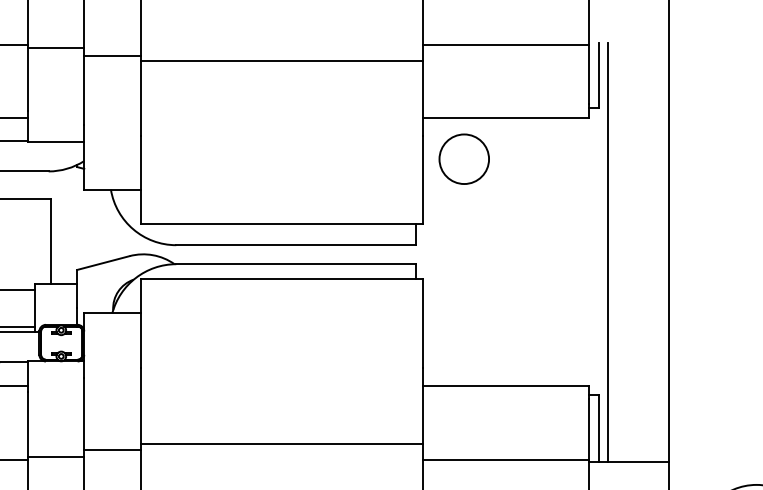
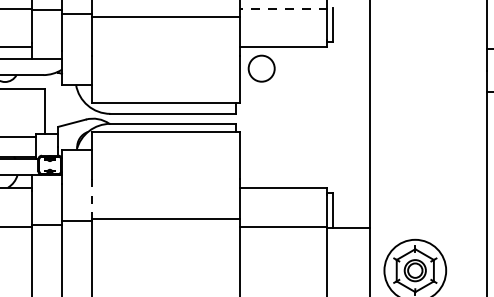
line: (505, 44) -> (283, 8), solid -> dashed
line: (608, 252) -> (337, 117), removed
line: (140, 408) -> (91, 199), solid -> dashed

